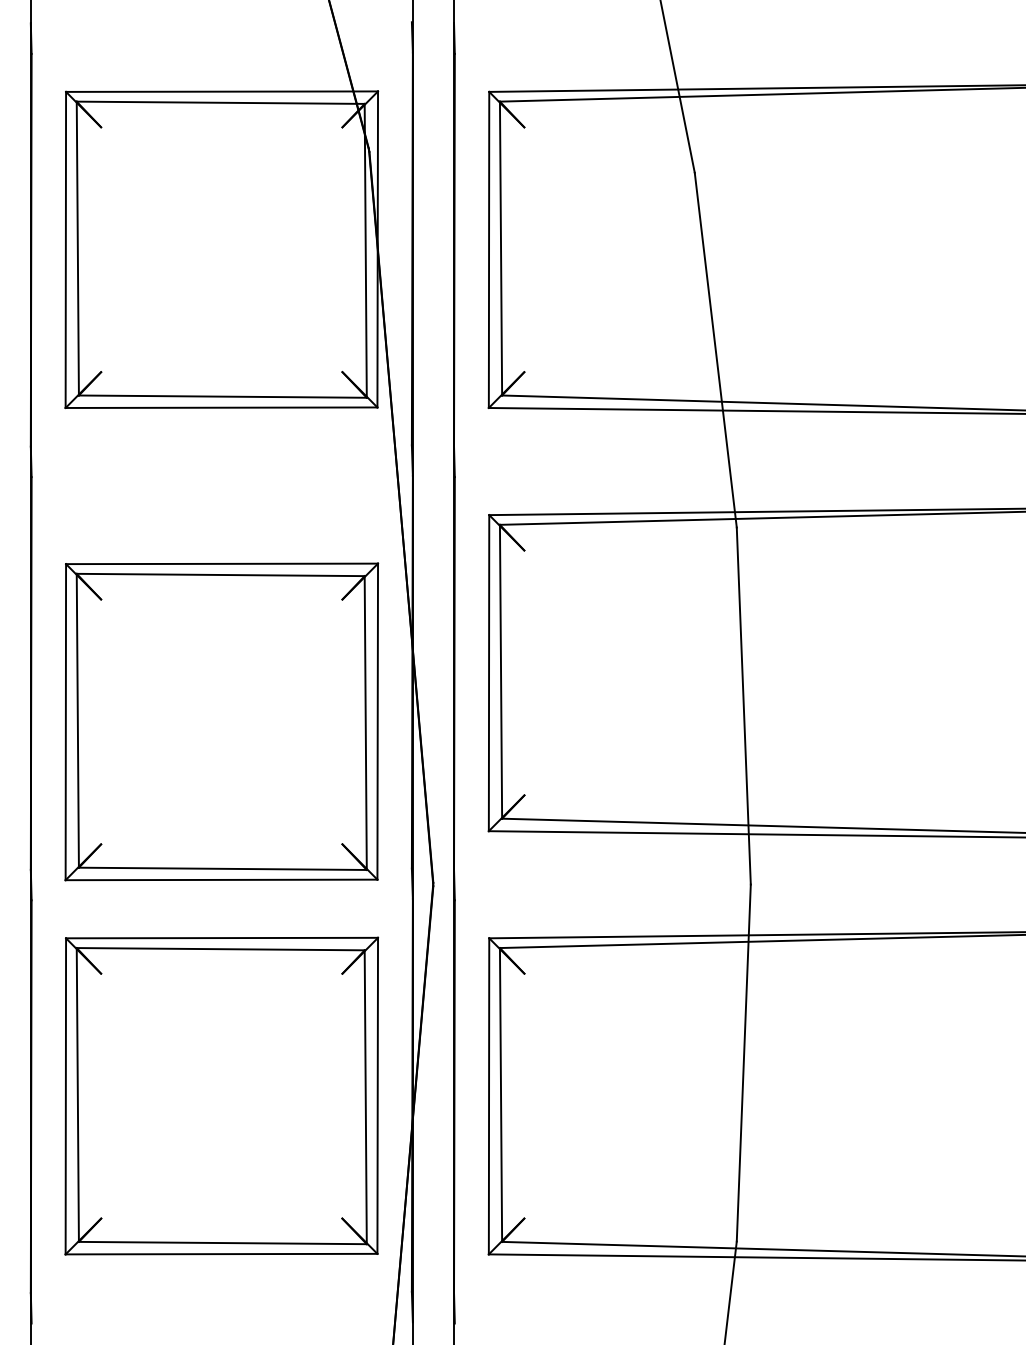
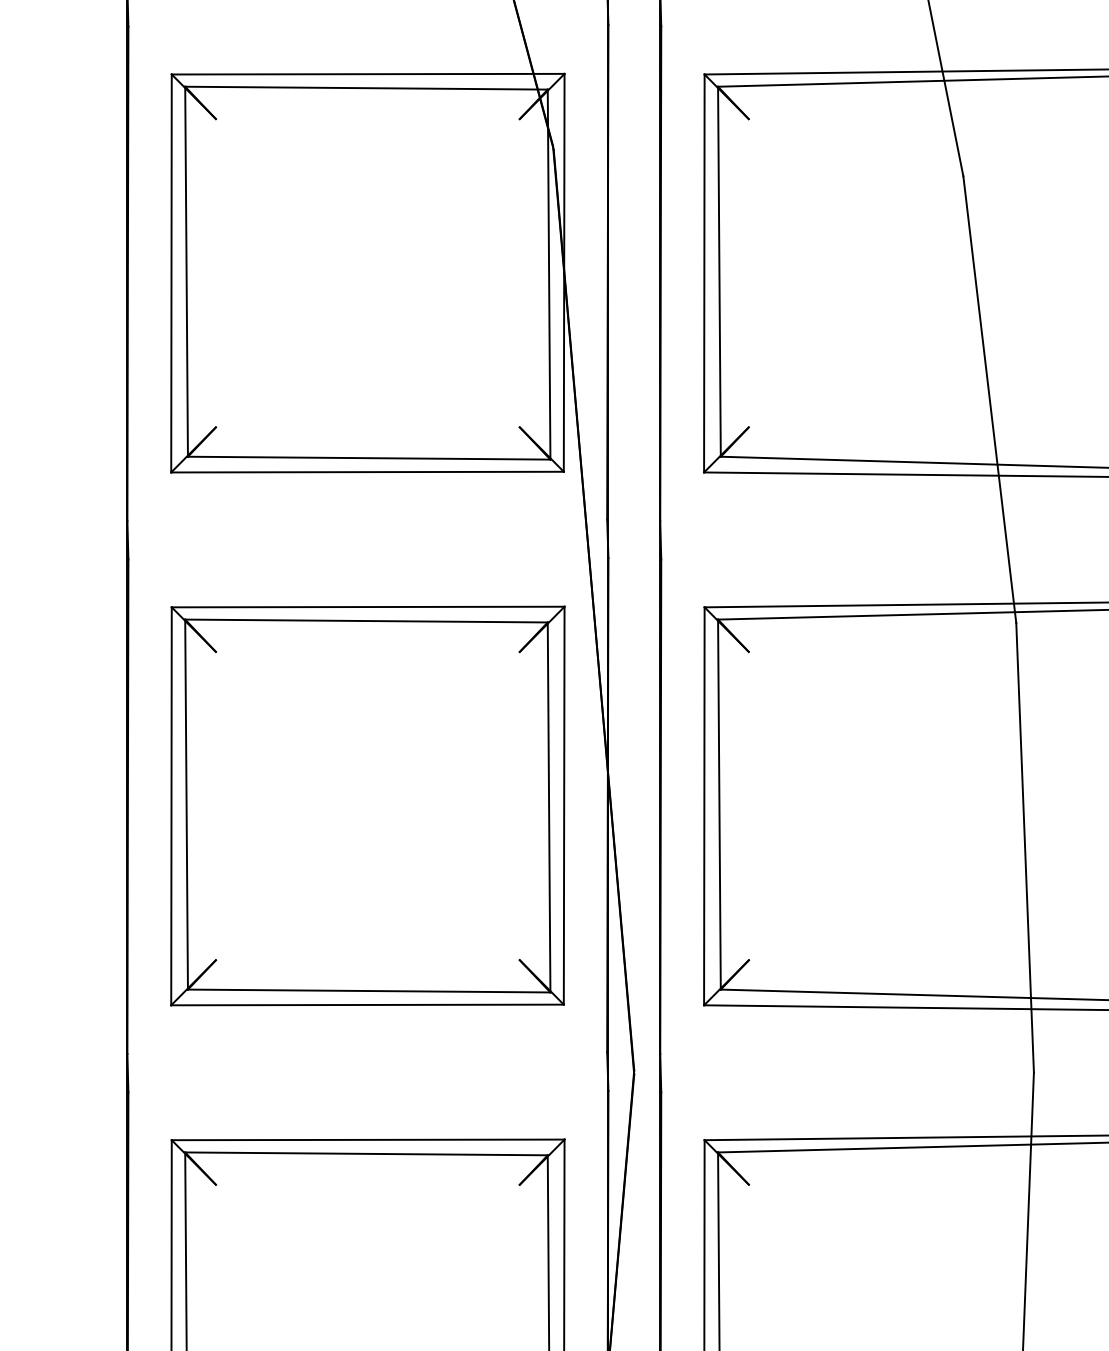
part: (221, 721) -> (367, 805), moved

